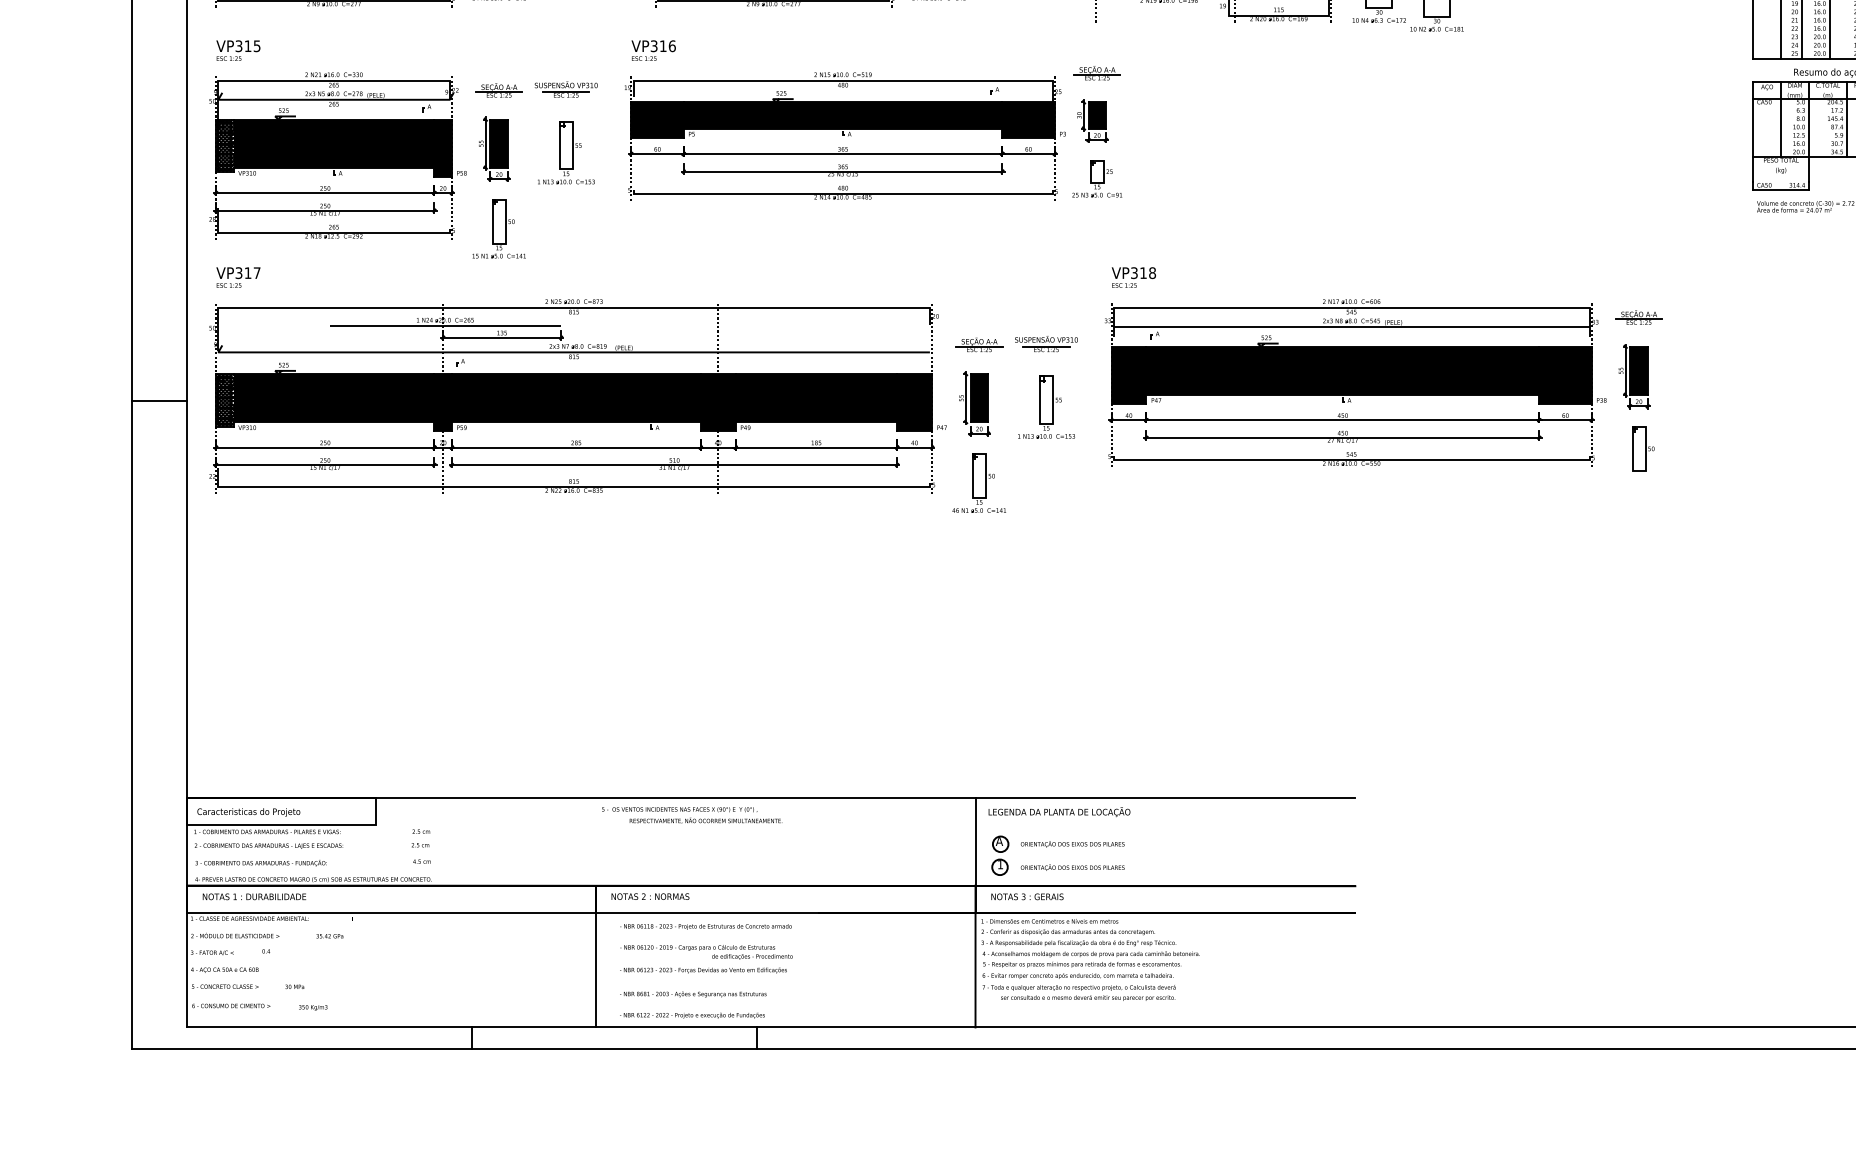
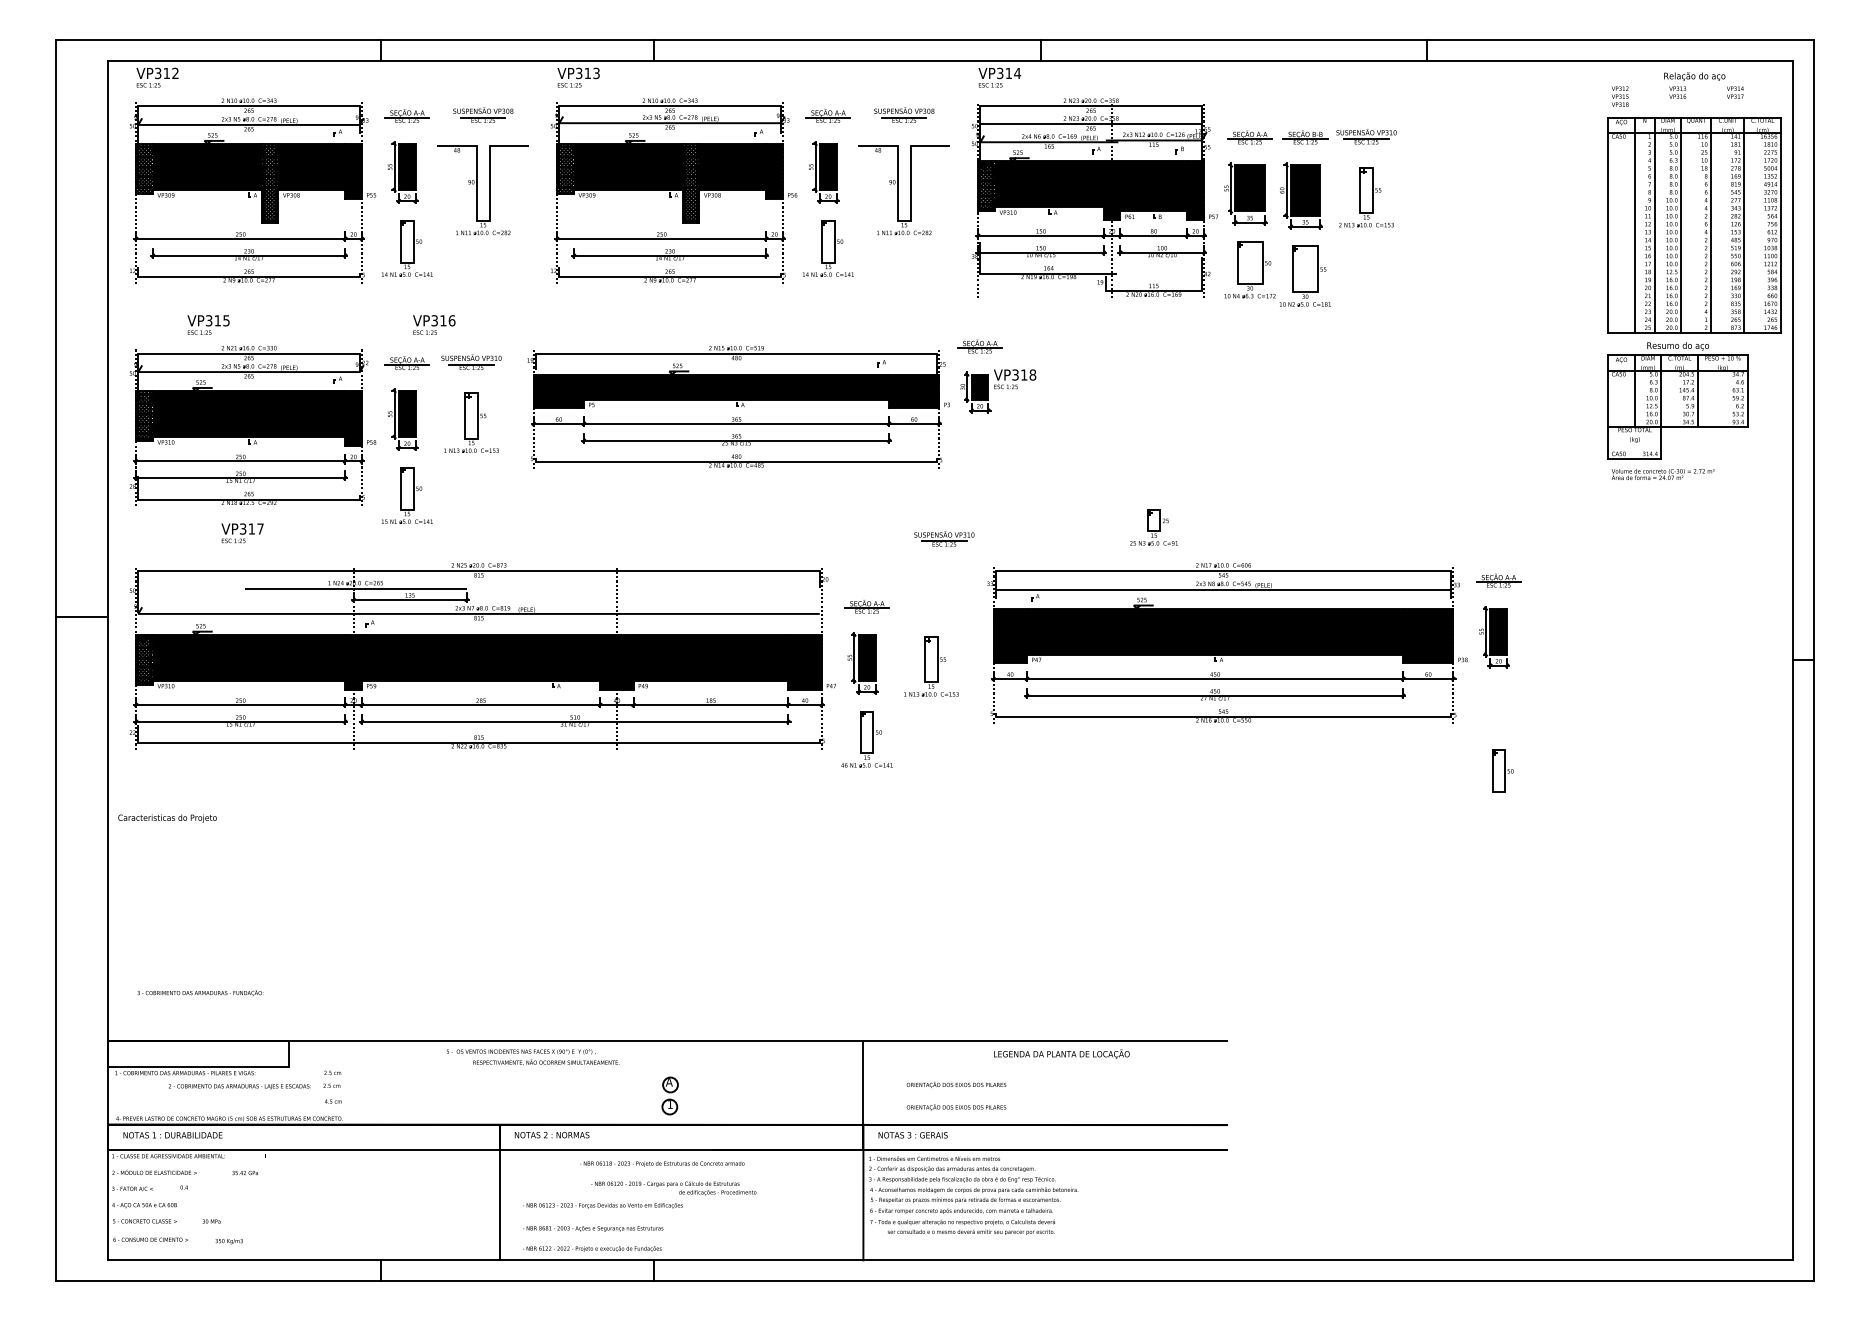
text: (238, 50) -> (208, 324), moved
text: (653, 50) -> (434, 324), moved
part: (1096, 178) -> (1153, 527), moved
text: (238, 277) -> (242, 533), moved
text: (1134, 277) -> (1015, 379), moved
part: (1046, 343) -> (944, 538), moved
line: (160, 401) -> (82, 617), moved
part: (1642, 448) -> (1502, 770), moved
text: (1059, 811) -> (1061, 1053), moved
text: (248, 812) -> (167, 818), moved
text: (691, 815) -> (532, 1057), moved
text: (268, 845) -> (239, 1086), moved
part: (999, 855) -> (669, 1095), moved
text: (261, 862) -> (200, 992), moved
text: (706, 926) -> (662, 1163), moved
text: (706, 952) -> (673, 1188), moved

